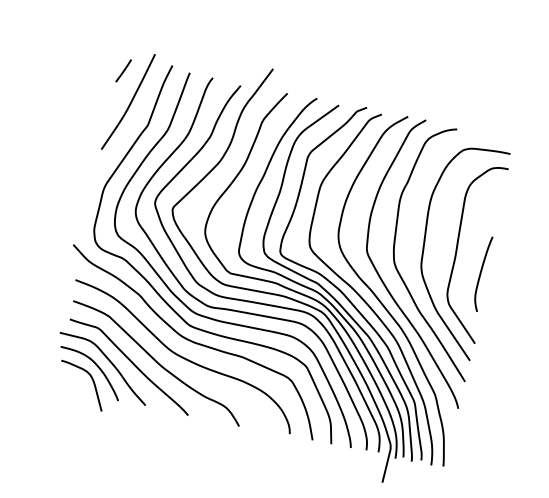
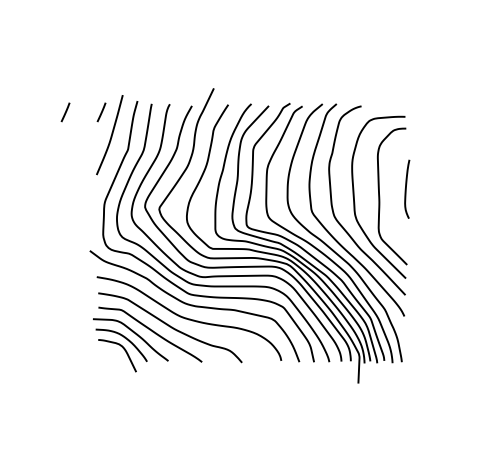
line: (77, 61) -> (65, 112), added
curve: (481, 272) -> (406, 188), moved

